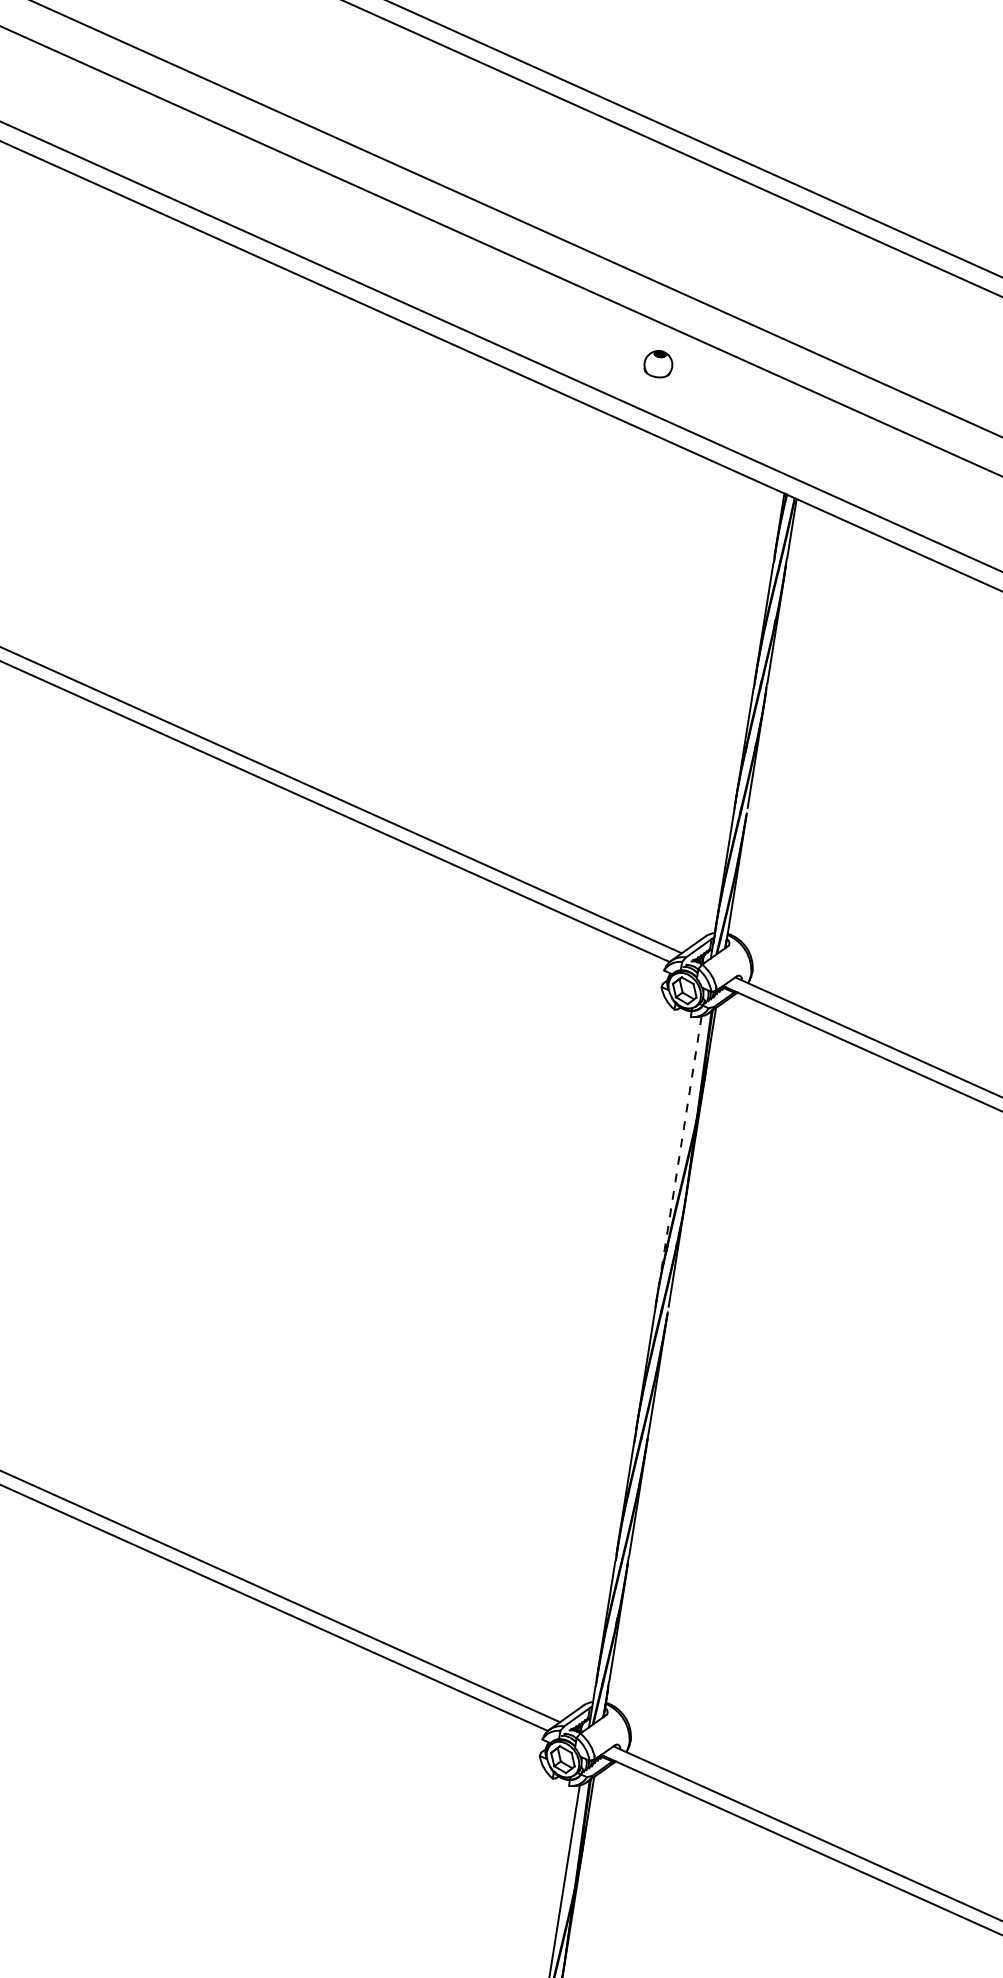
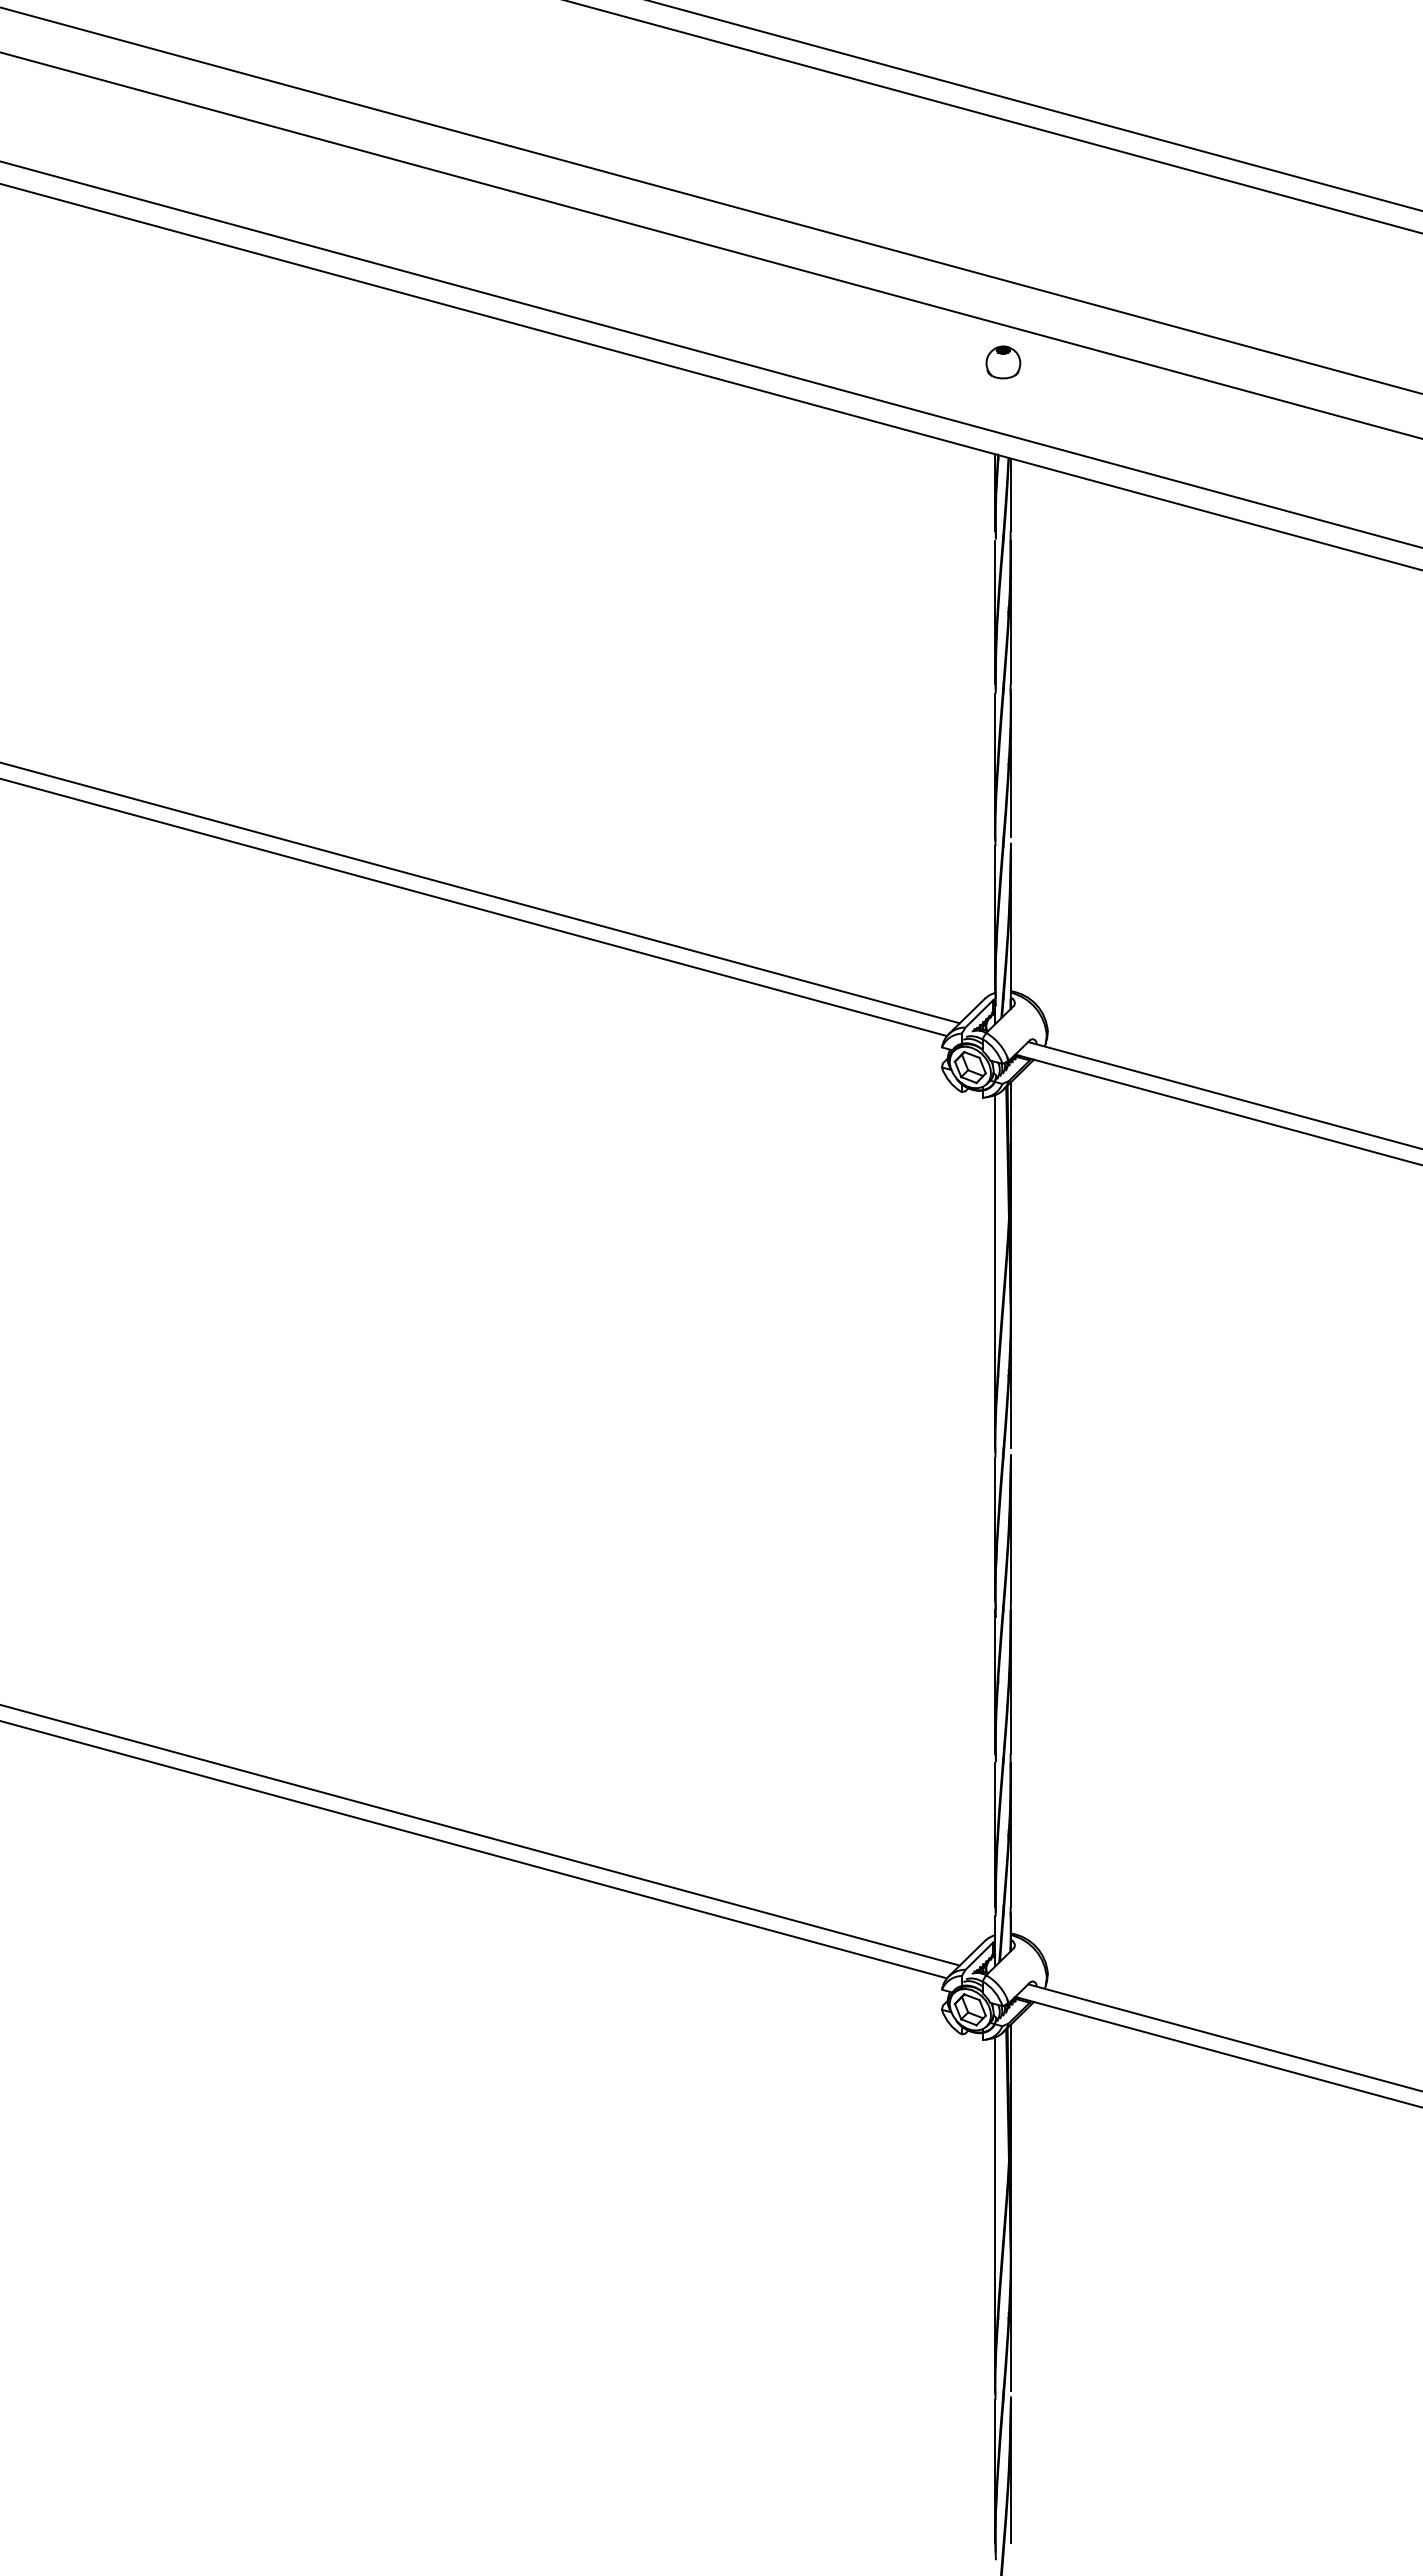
part: (658, 364) -> (1003, 362), moved
line: (678, 1160) -> (995, 1271), dashed -> solid

